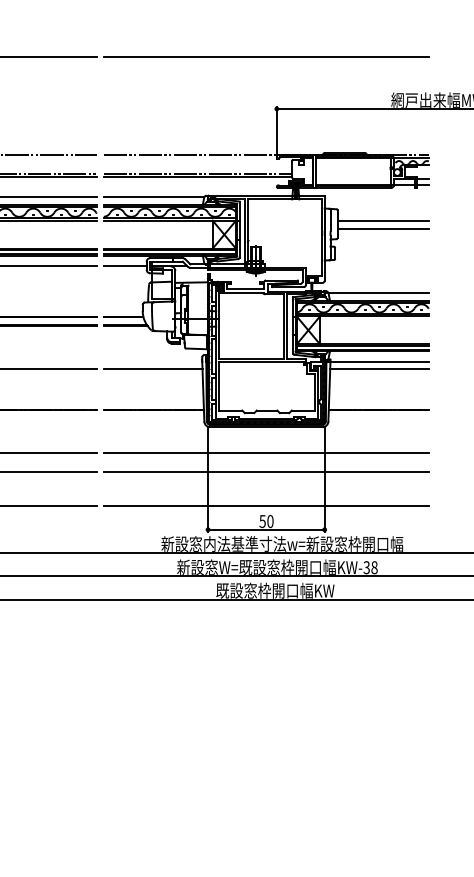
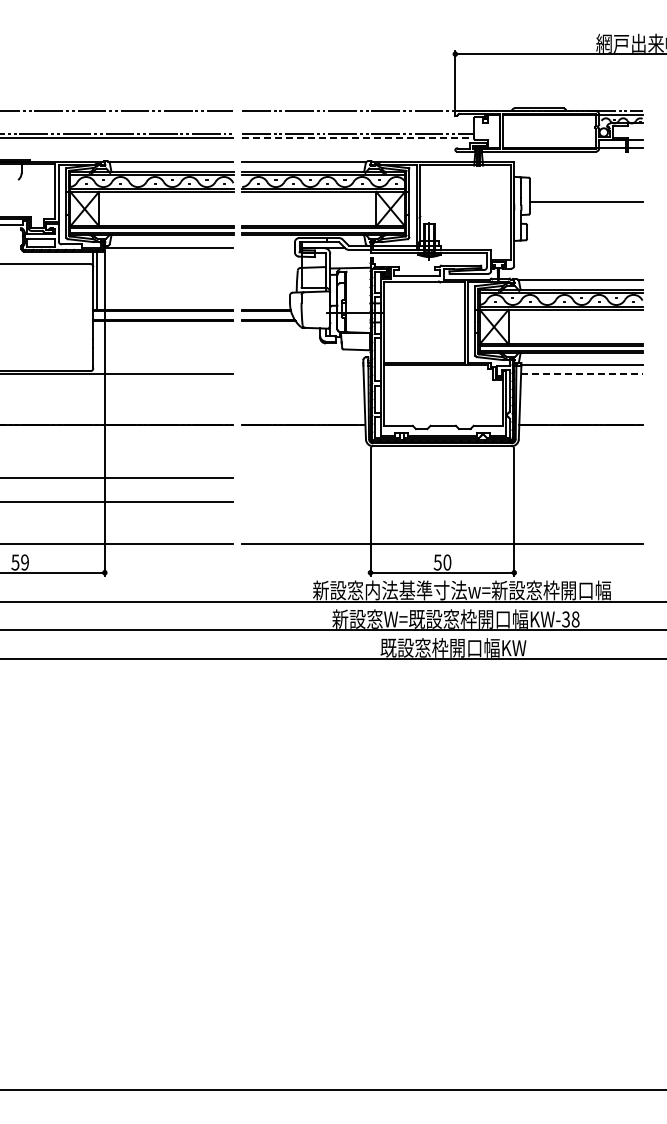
line: (198, 177) -> (358, 138), solid -> dashed
line: (383, 221) -> (586, 192), removed
line: (124, 265) -> (267, 247), removed
line: (152, 368) -> (302, 374), removed
line: (379, 368) -> (581, 374), solid -> dashed
line: (265, 452) -> (441, 477), removed
line: (265, 472) -> (441, 502), removed

